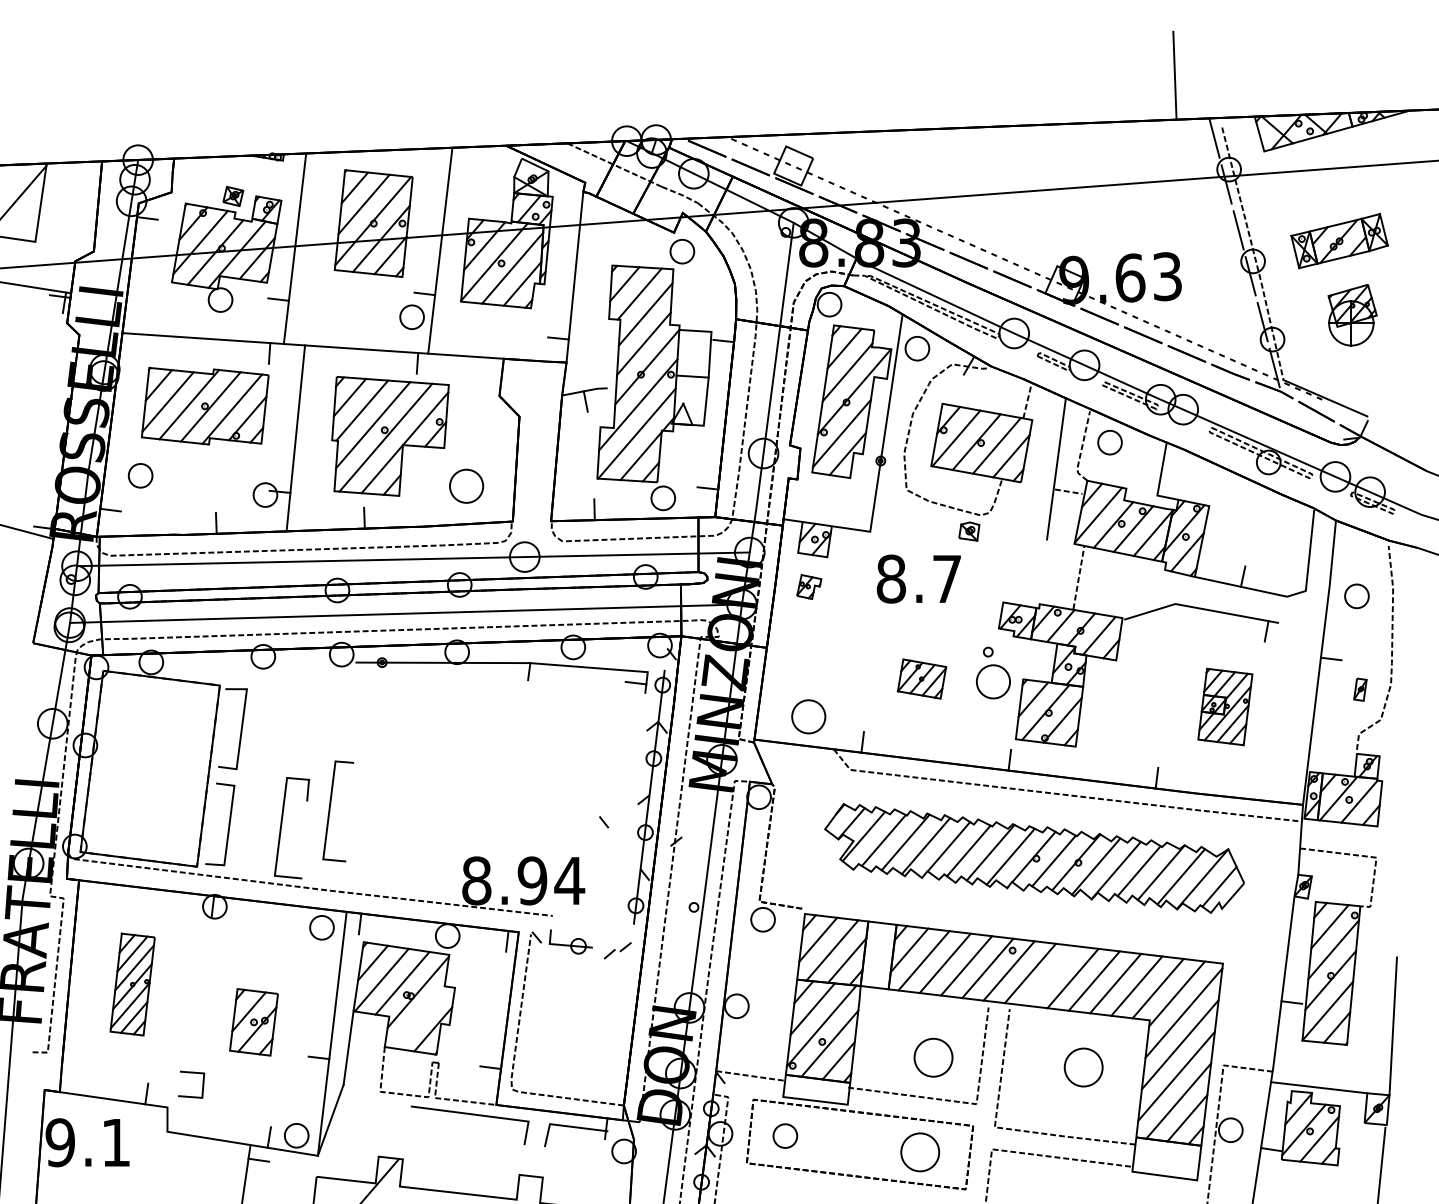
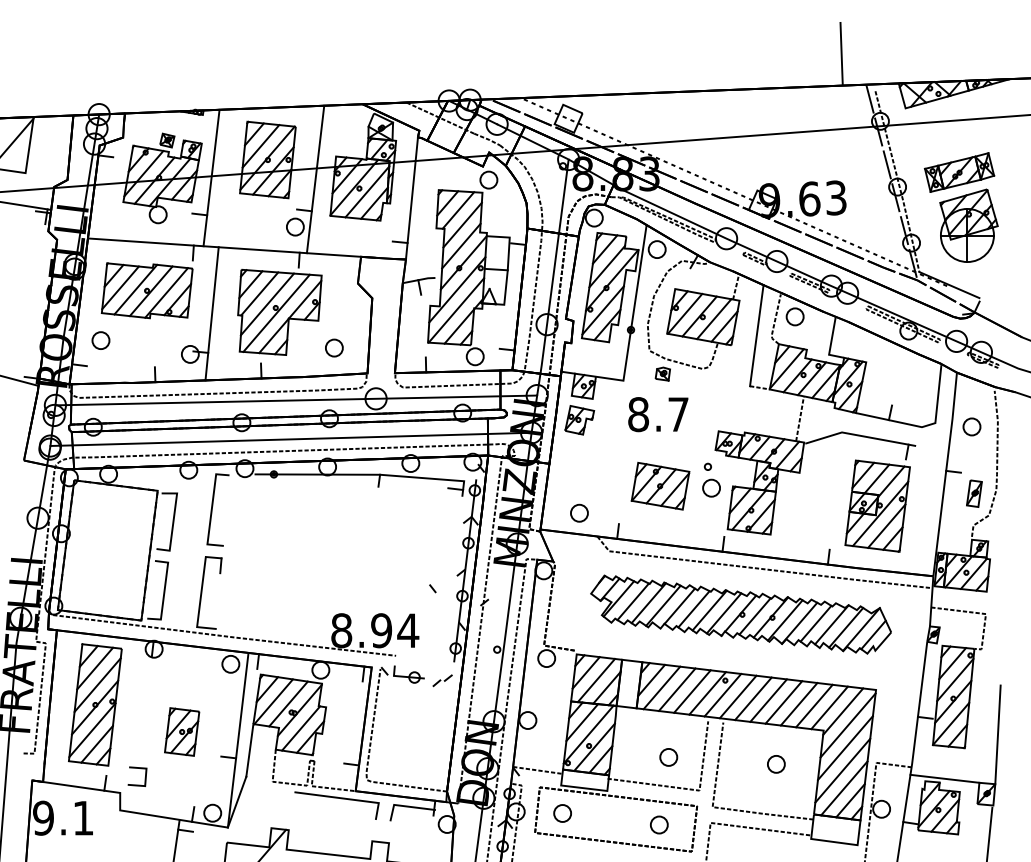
part: (1352, 314) -> (968, 225), size x1.67
part: (466, 485) -> (334, 347), size x0.71
line: (1068, 491) -> (759, 387), moved
part: (969, 531) -> (663, 374), moved
line: (1078, 577) -> (799, 418), moved
part: (809, 586) -> (579, 419), size x1.67
part: (921, 678) -> (660, 485), size x1.67
part: (992, 681) -> (710, 487), size x0.71
part: (1360, 689) -> (974, 493), size x1.67
part: (1225, 706) -> (877, 505), size x1.67
part: (808, 716) -> (579, 512), size x0.71
line: (330, 811) -> (212, 510), moved
line: (1051, 975) -> (753, 698), added
part: (132, 984) -> (95, 704), size x1.67
line: (419, 1017) -> (300, 728), added
part: (933, 1057) -> (668, 757), size x0.62
part: (1083, 1067) -> (776, 764), size x0.62
part: (920, 1151) -> (659, 824), size x0.62

